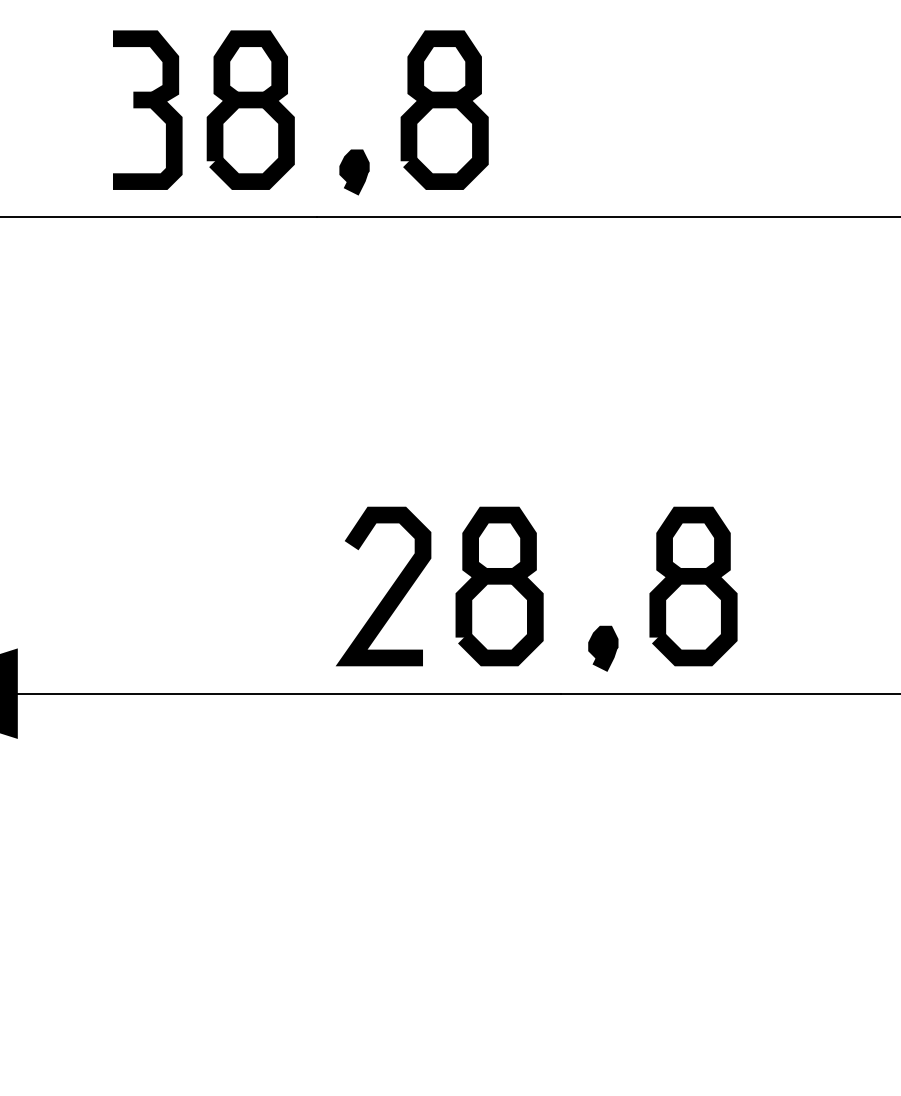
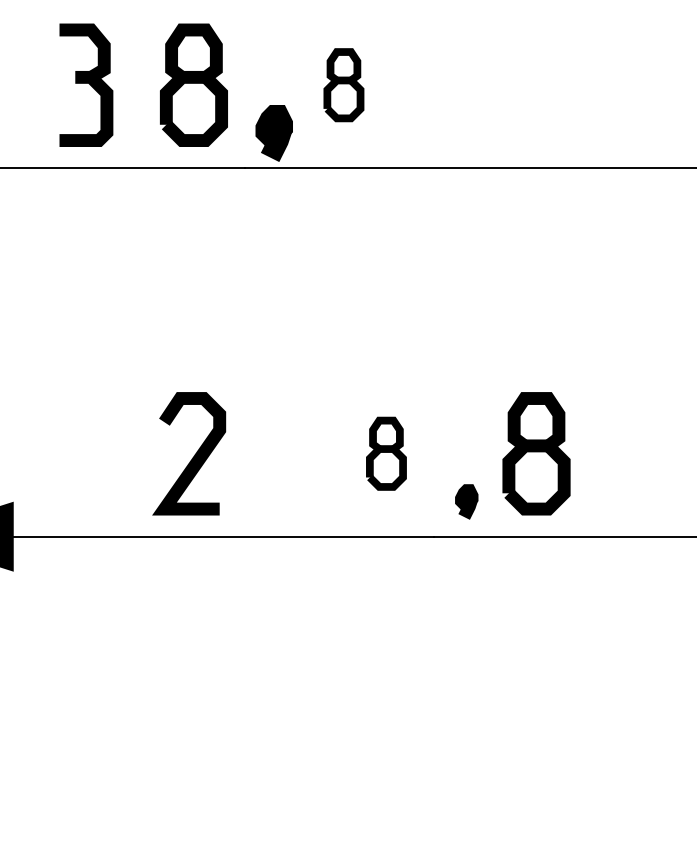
part: (147, 109) -> (86, 84), moved
part: (444, 109) -> (343, 84), size x0.6
part: (354, 172) -> (274, 133), size x1.6
part: (499, 586) -> (386, 453), size x0.6
curve: (388, 590) -> (192, 456), moved

